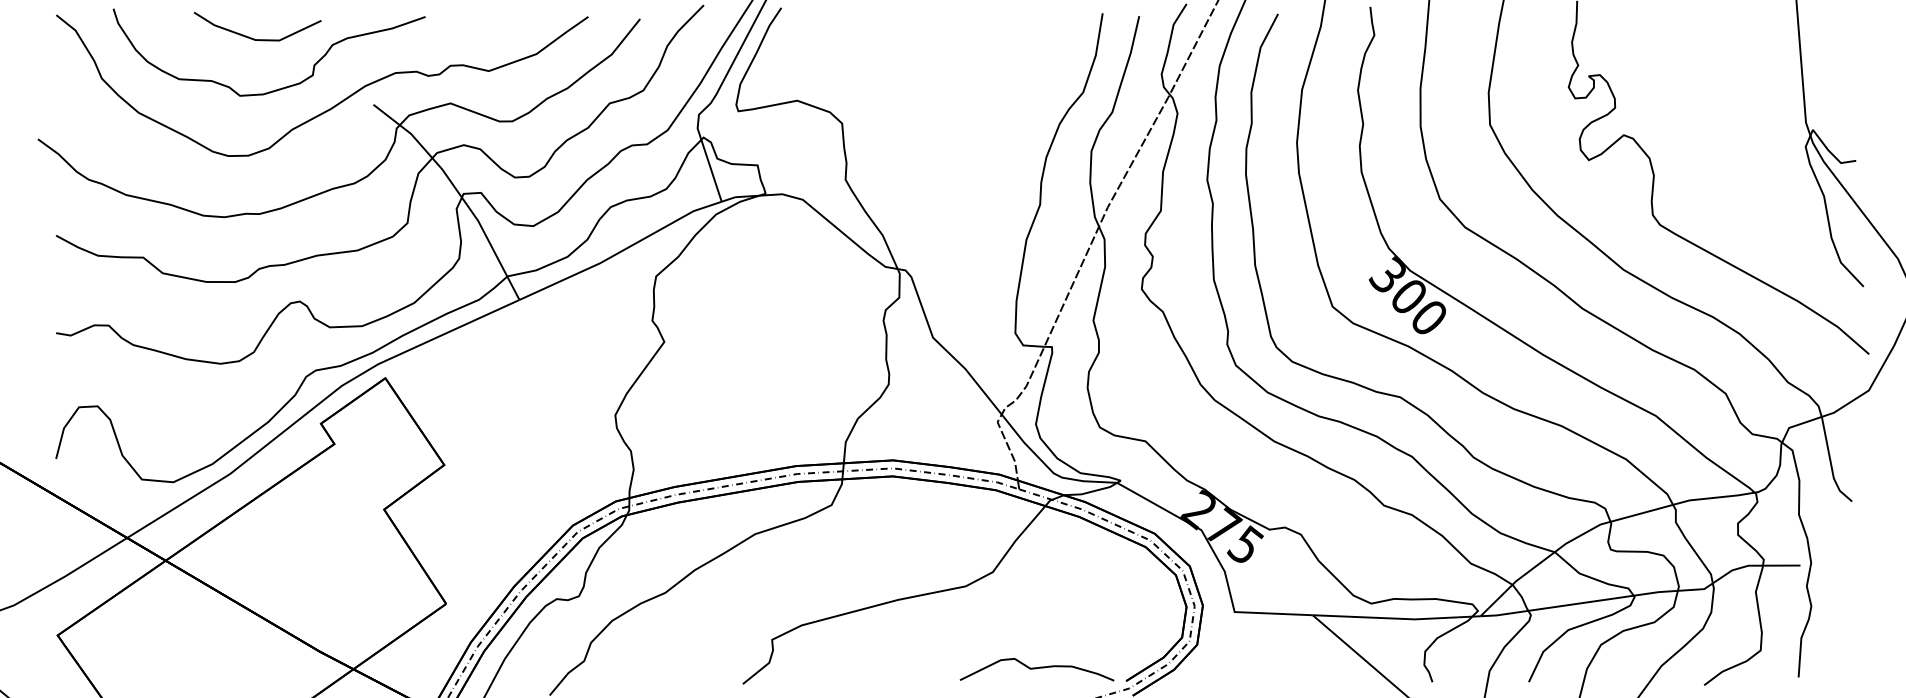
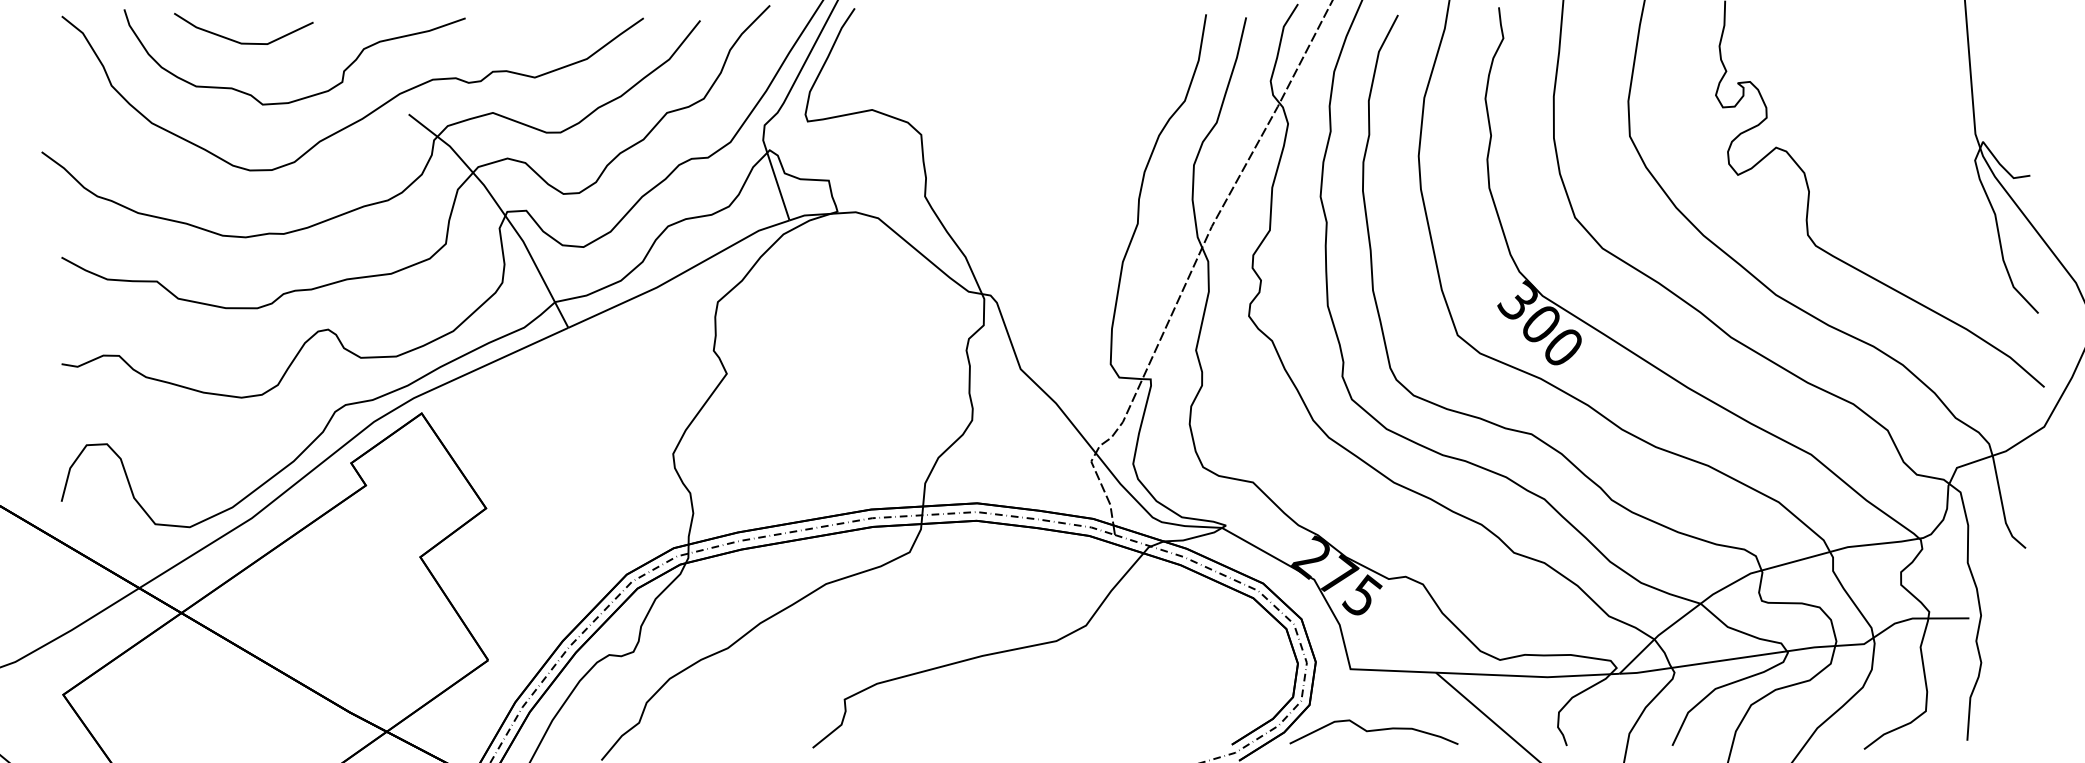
line: (254, 38) -> (240, 41), moved
curve: (1036, 669) -> (1373, 732), moved

